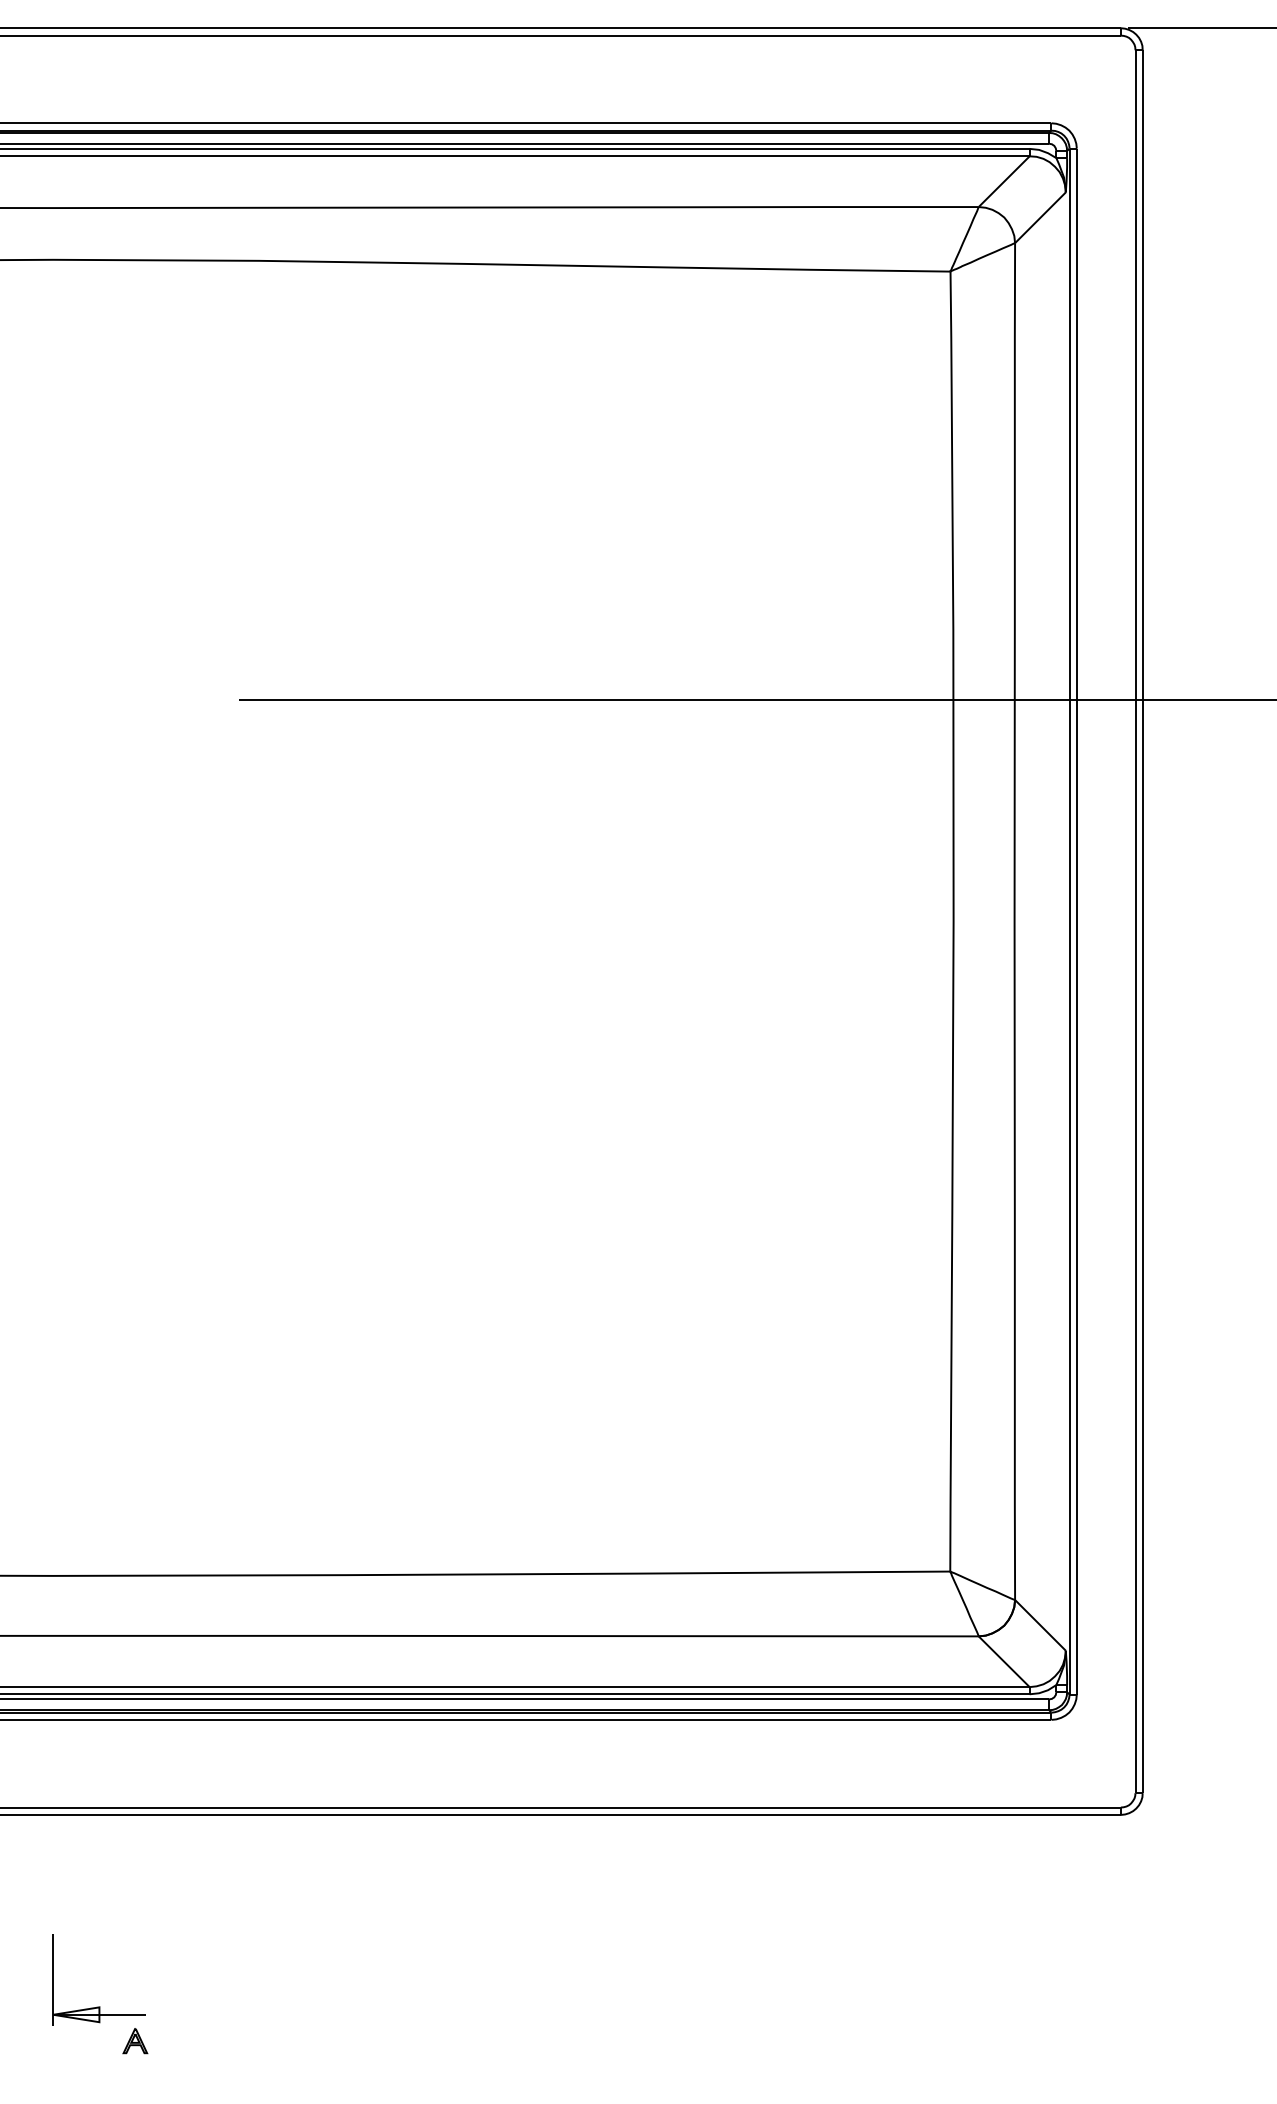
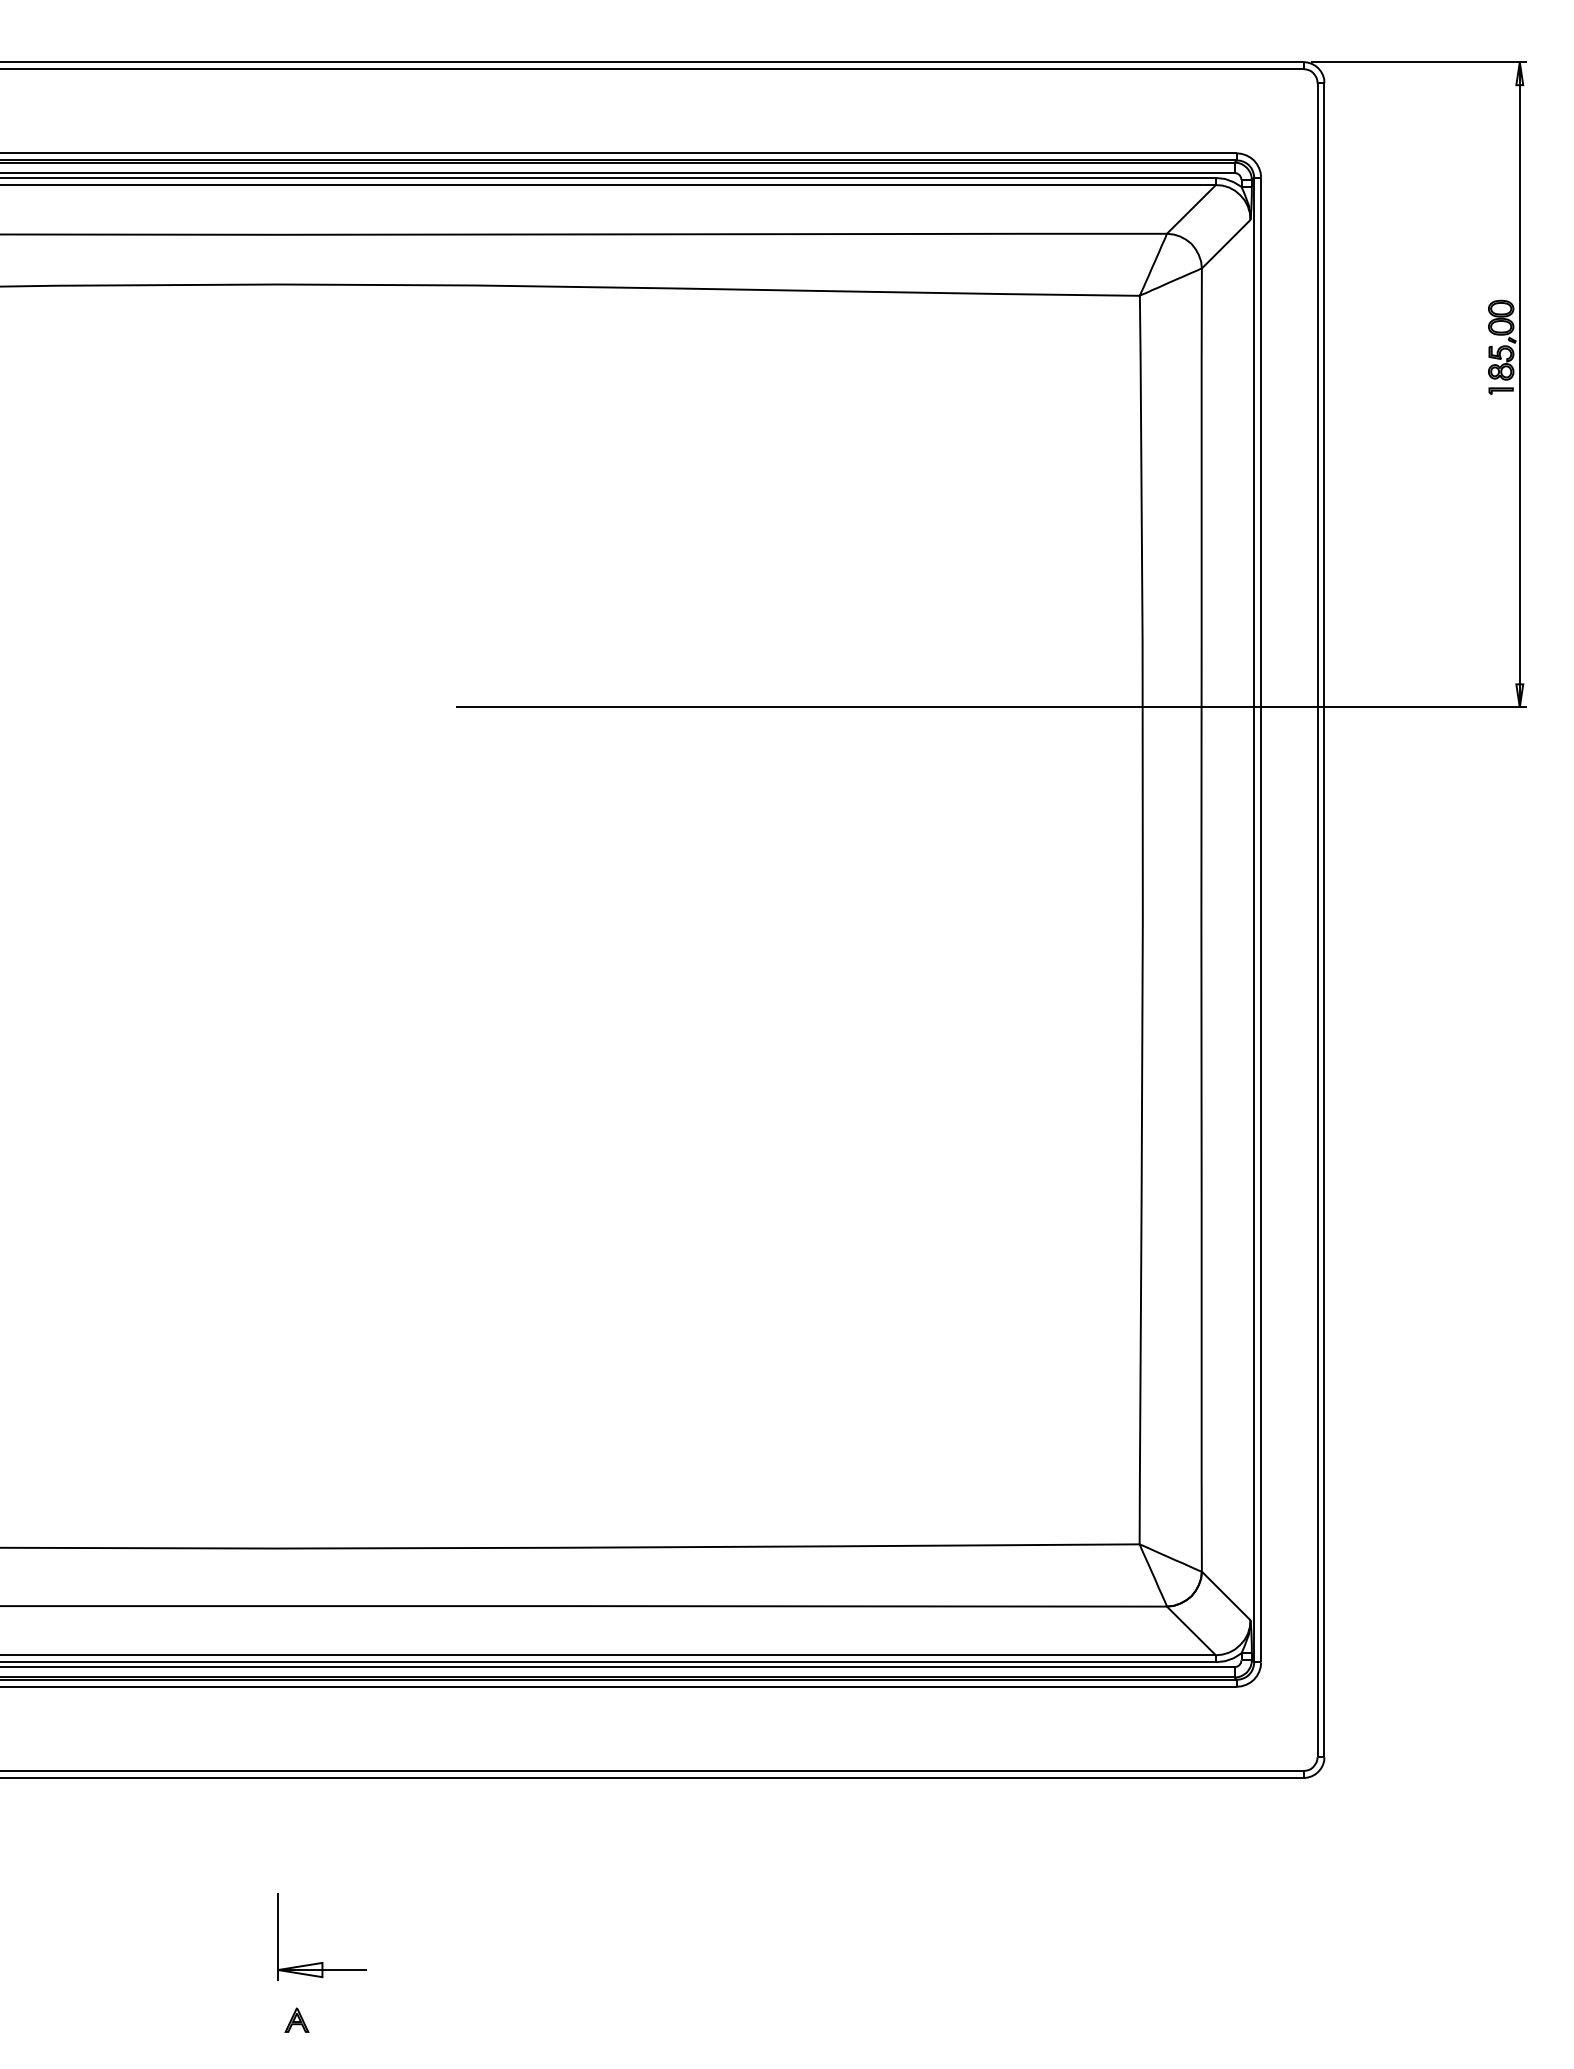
part: (134, 2040) -> (296, 2019), moved

